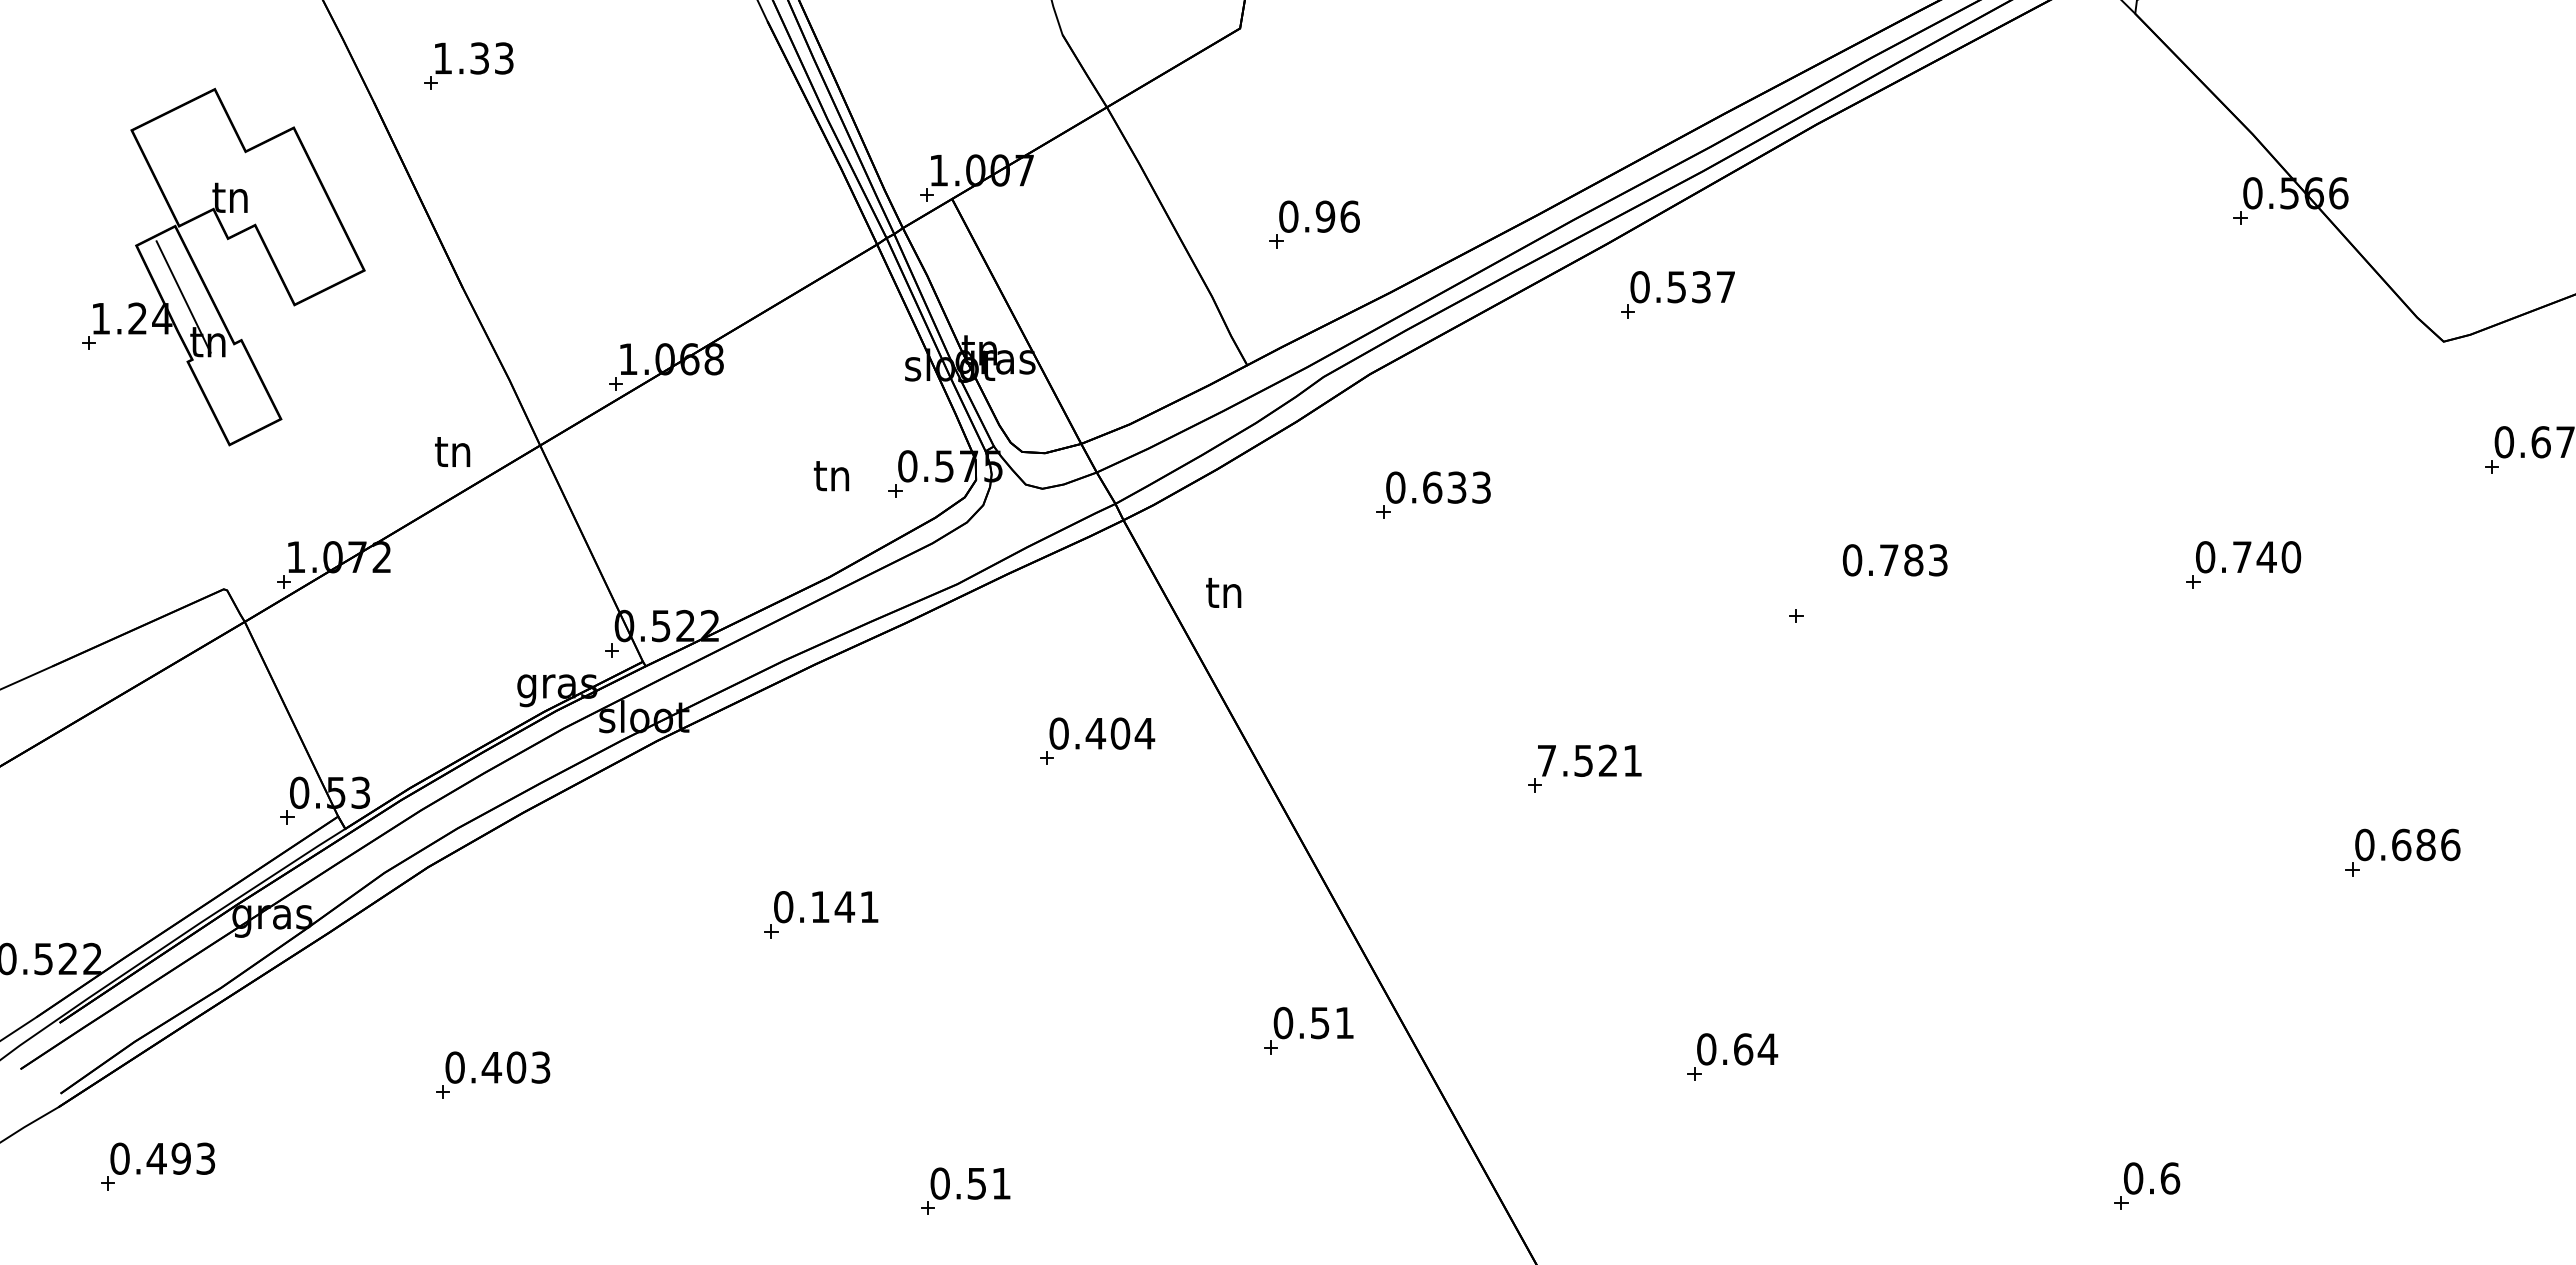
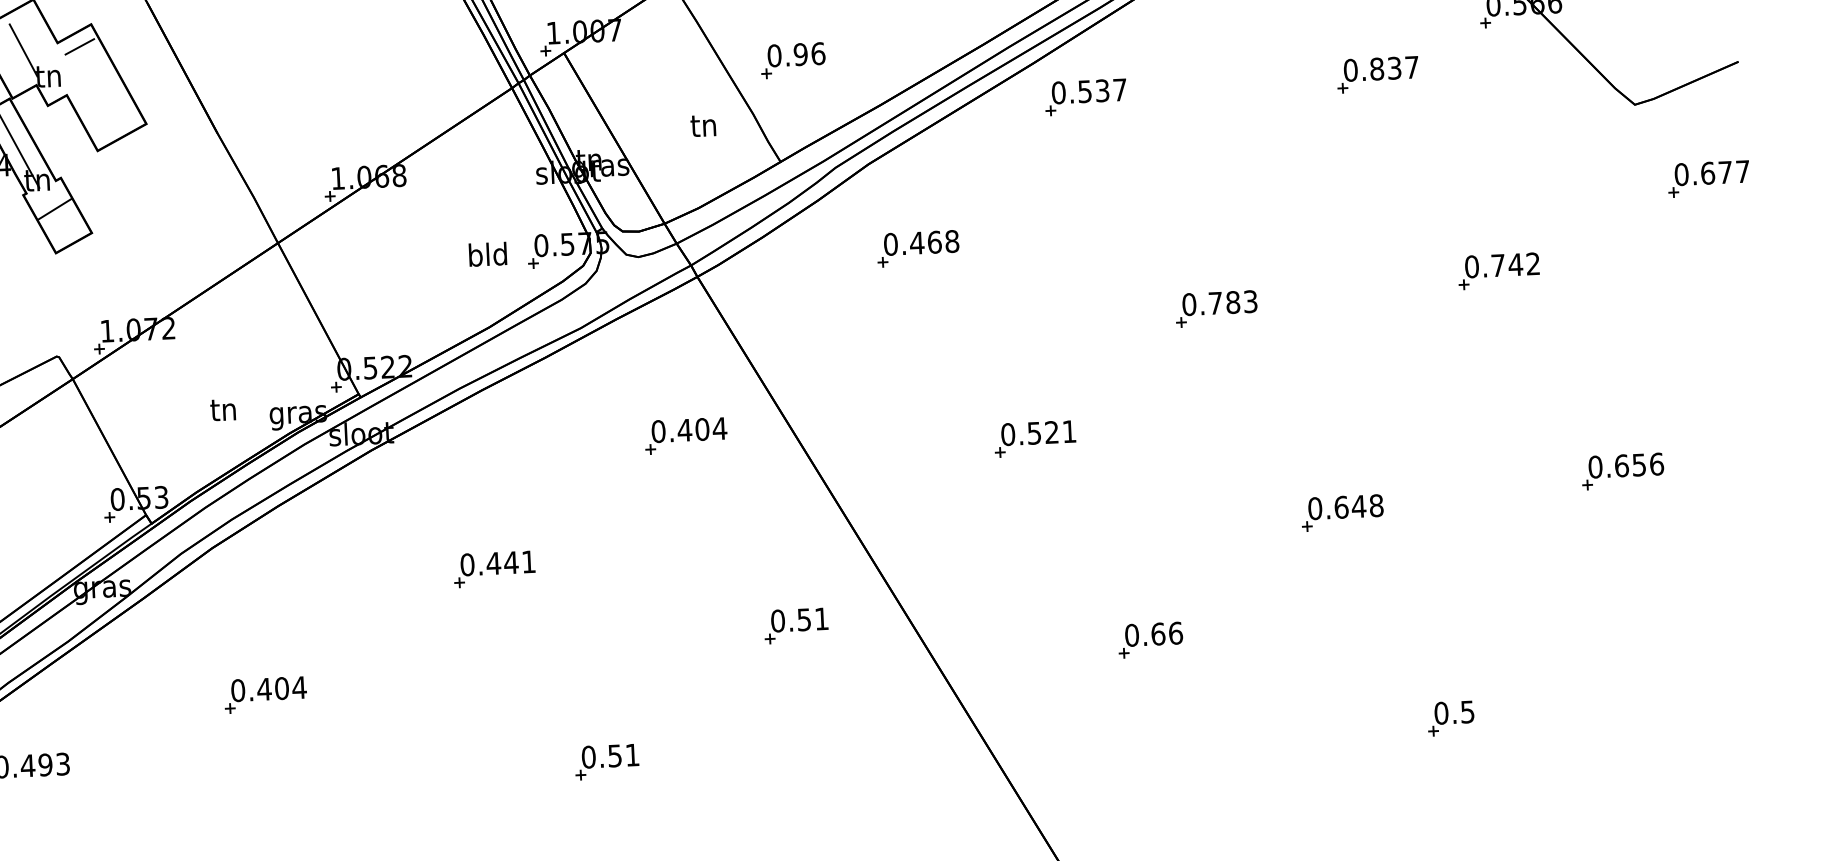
line: (276, 158) -> (79, 46), added
line: (197, 159) -> (23, 50), added
part: (1314, 224) -> (793, 60), moved
part: (2087, 282) -> (1378, 74), added
line: (231, 383) -> (55, 209), added
text: (452, 451) -> (223, 409), moved
text: (832, 474) -> (487, 253), tn -> bld
text: (1456, 487) -> (934, 242), 0.633 -> 0.468
text: (2291, 557) -> (1533, 264), 0.740 -> 0.742
text: (1894, 560) -> (1219, 303), moved
text: (1223, 592) -> (703, 125), moved
text: (1546, 760) -> (1007, 434), 7.521 -> 0.521
text: (2425, 844) -> (1638, 464), 0.686 -> 0.656
part: (2008, 891) -> (1342, 512), added
text: (820, 906) -> (493, 563), 0.141 -> 0.441
part: (1308, 1030) -> (796, 625), moved
text: (1767, 1049) -> (1175, 633), 0.64 -> 0.66
text: (540, 1067) -> (299, 687), 0.403 -> 0.404
text: (2170, 1178) -> (1467, 712), 0.6 -> 0.5

